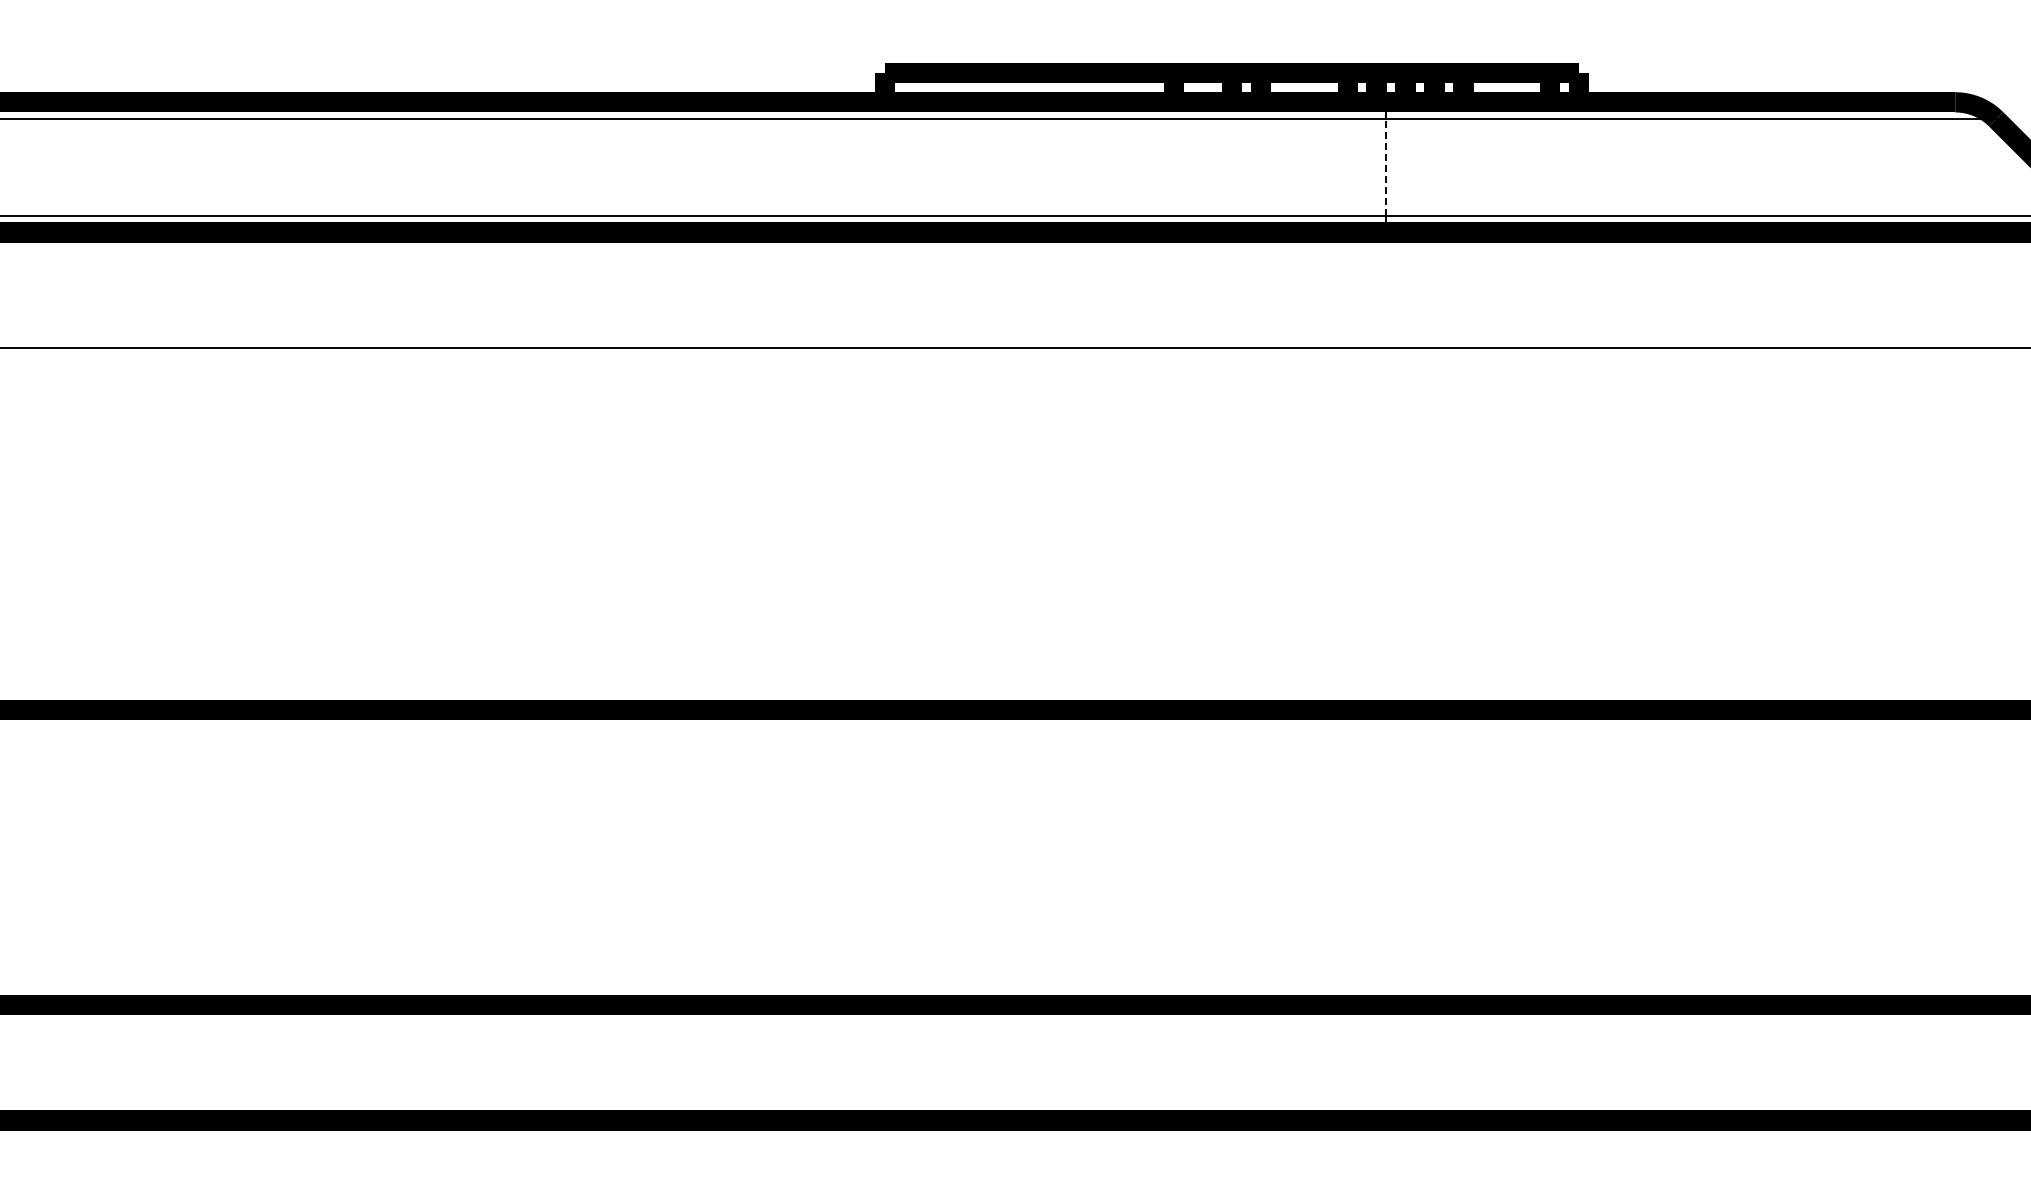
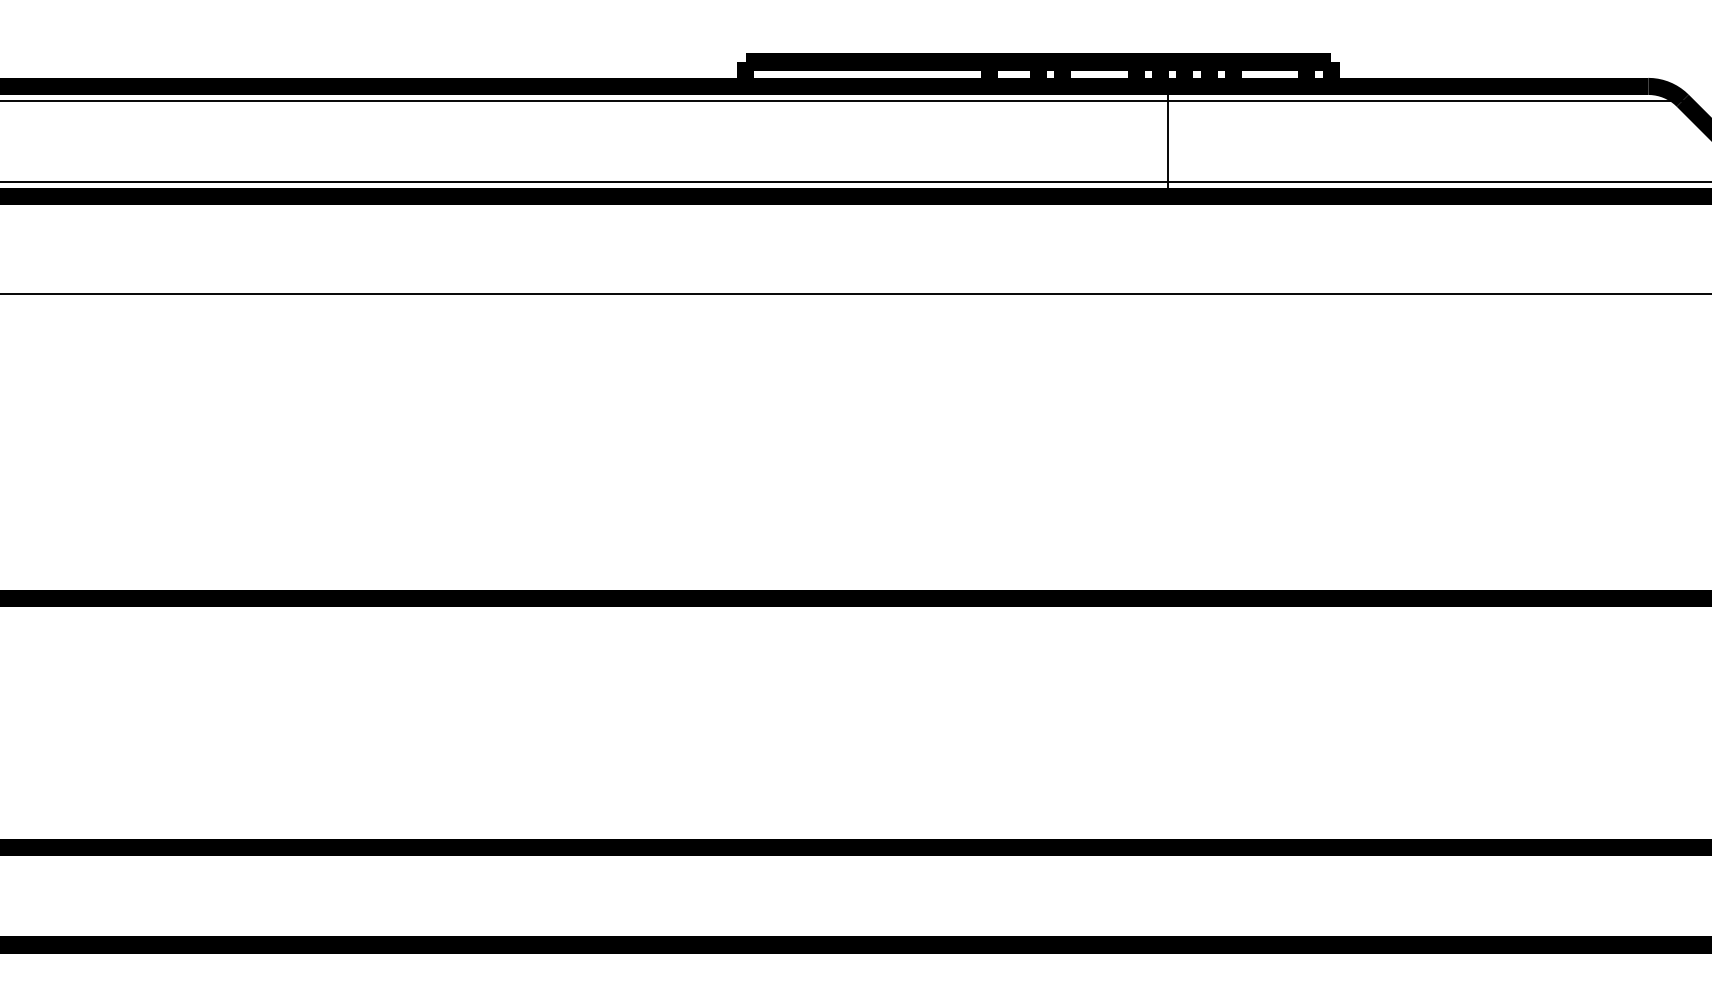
line: (1386, 166) -> (1168, 140), dashed -> solid

